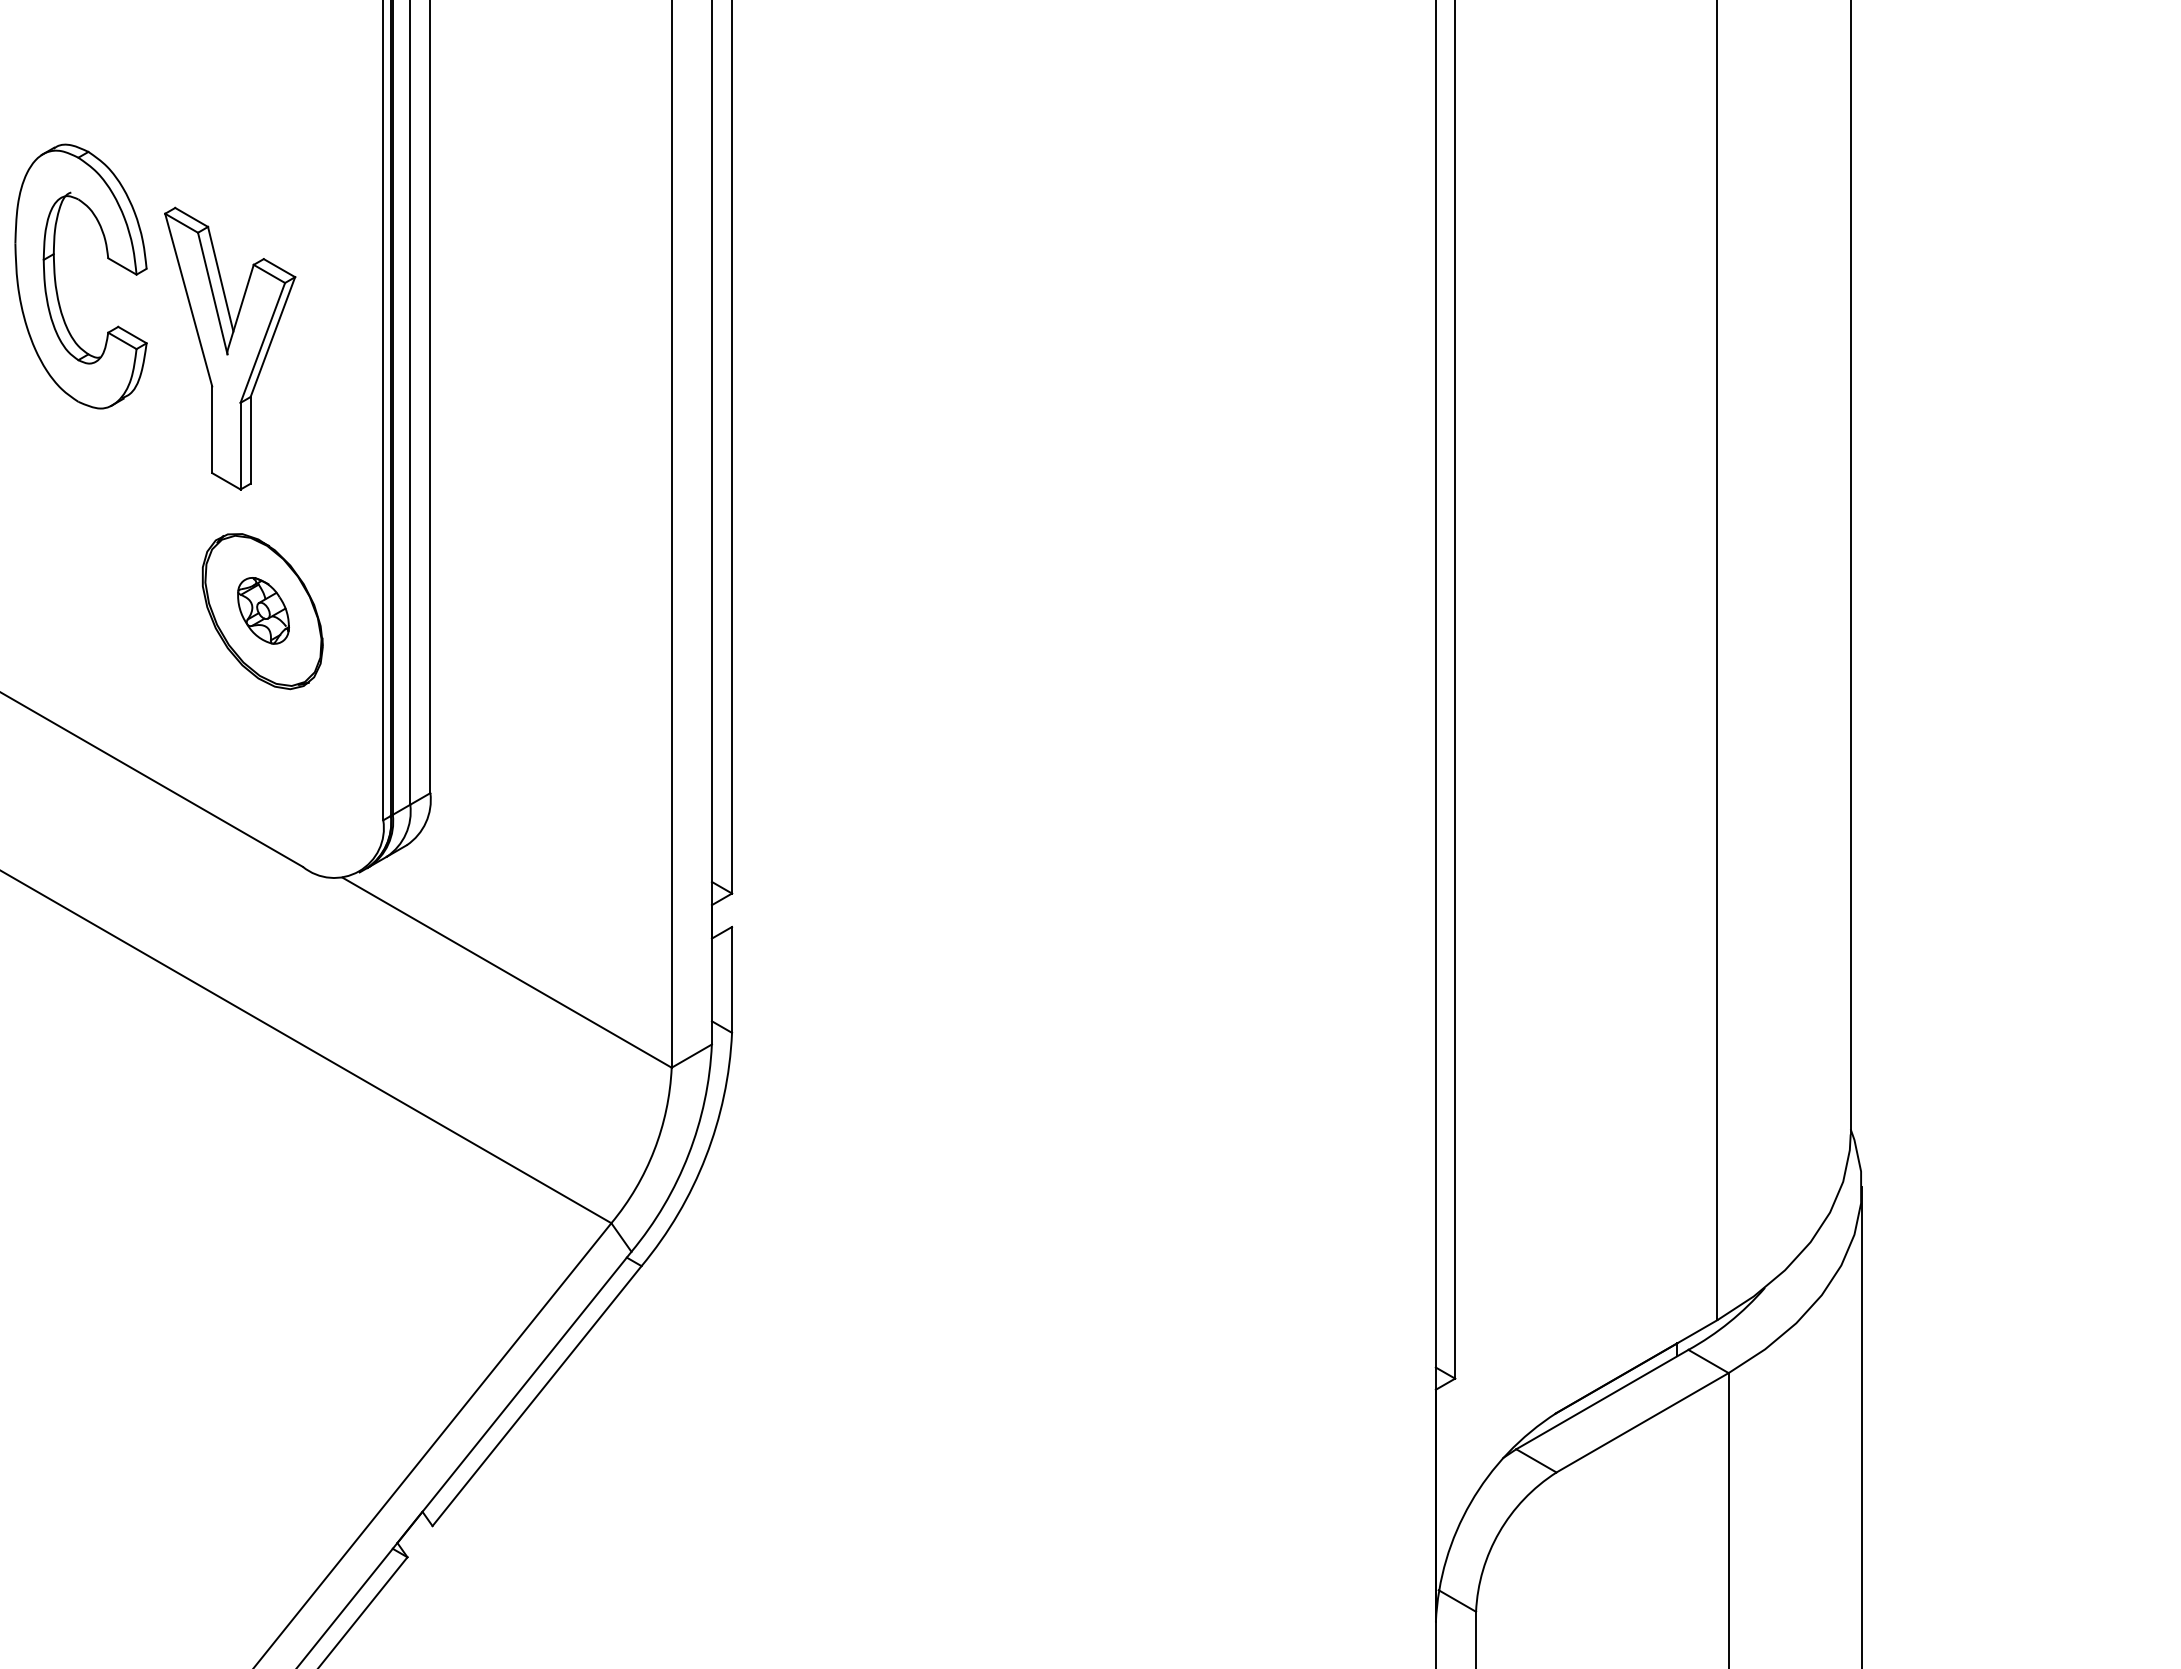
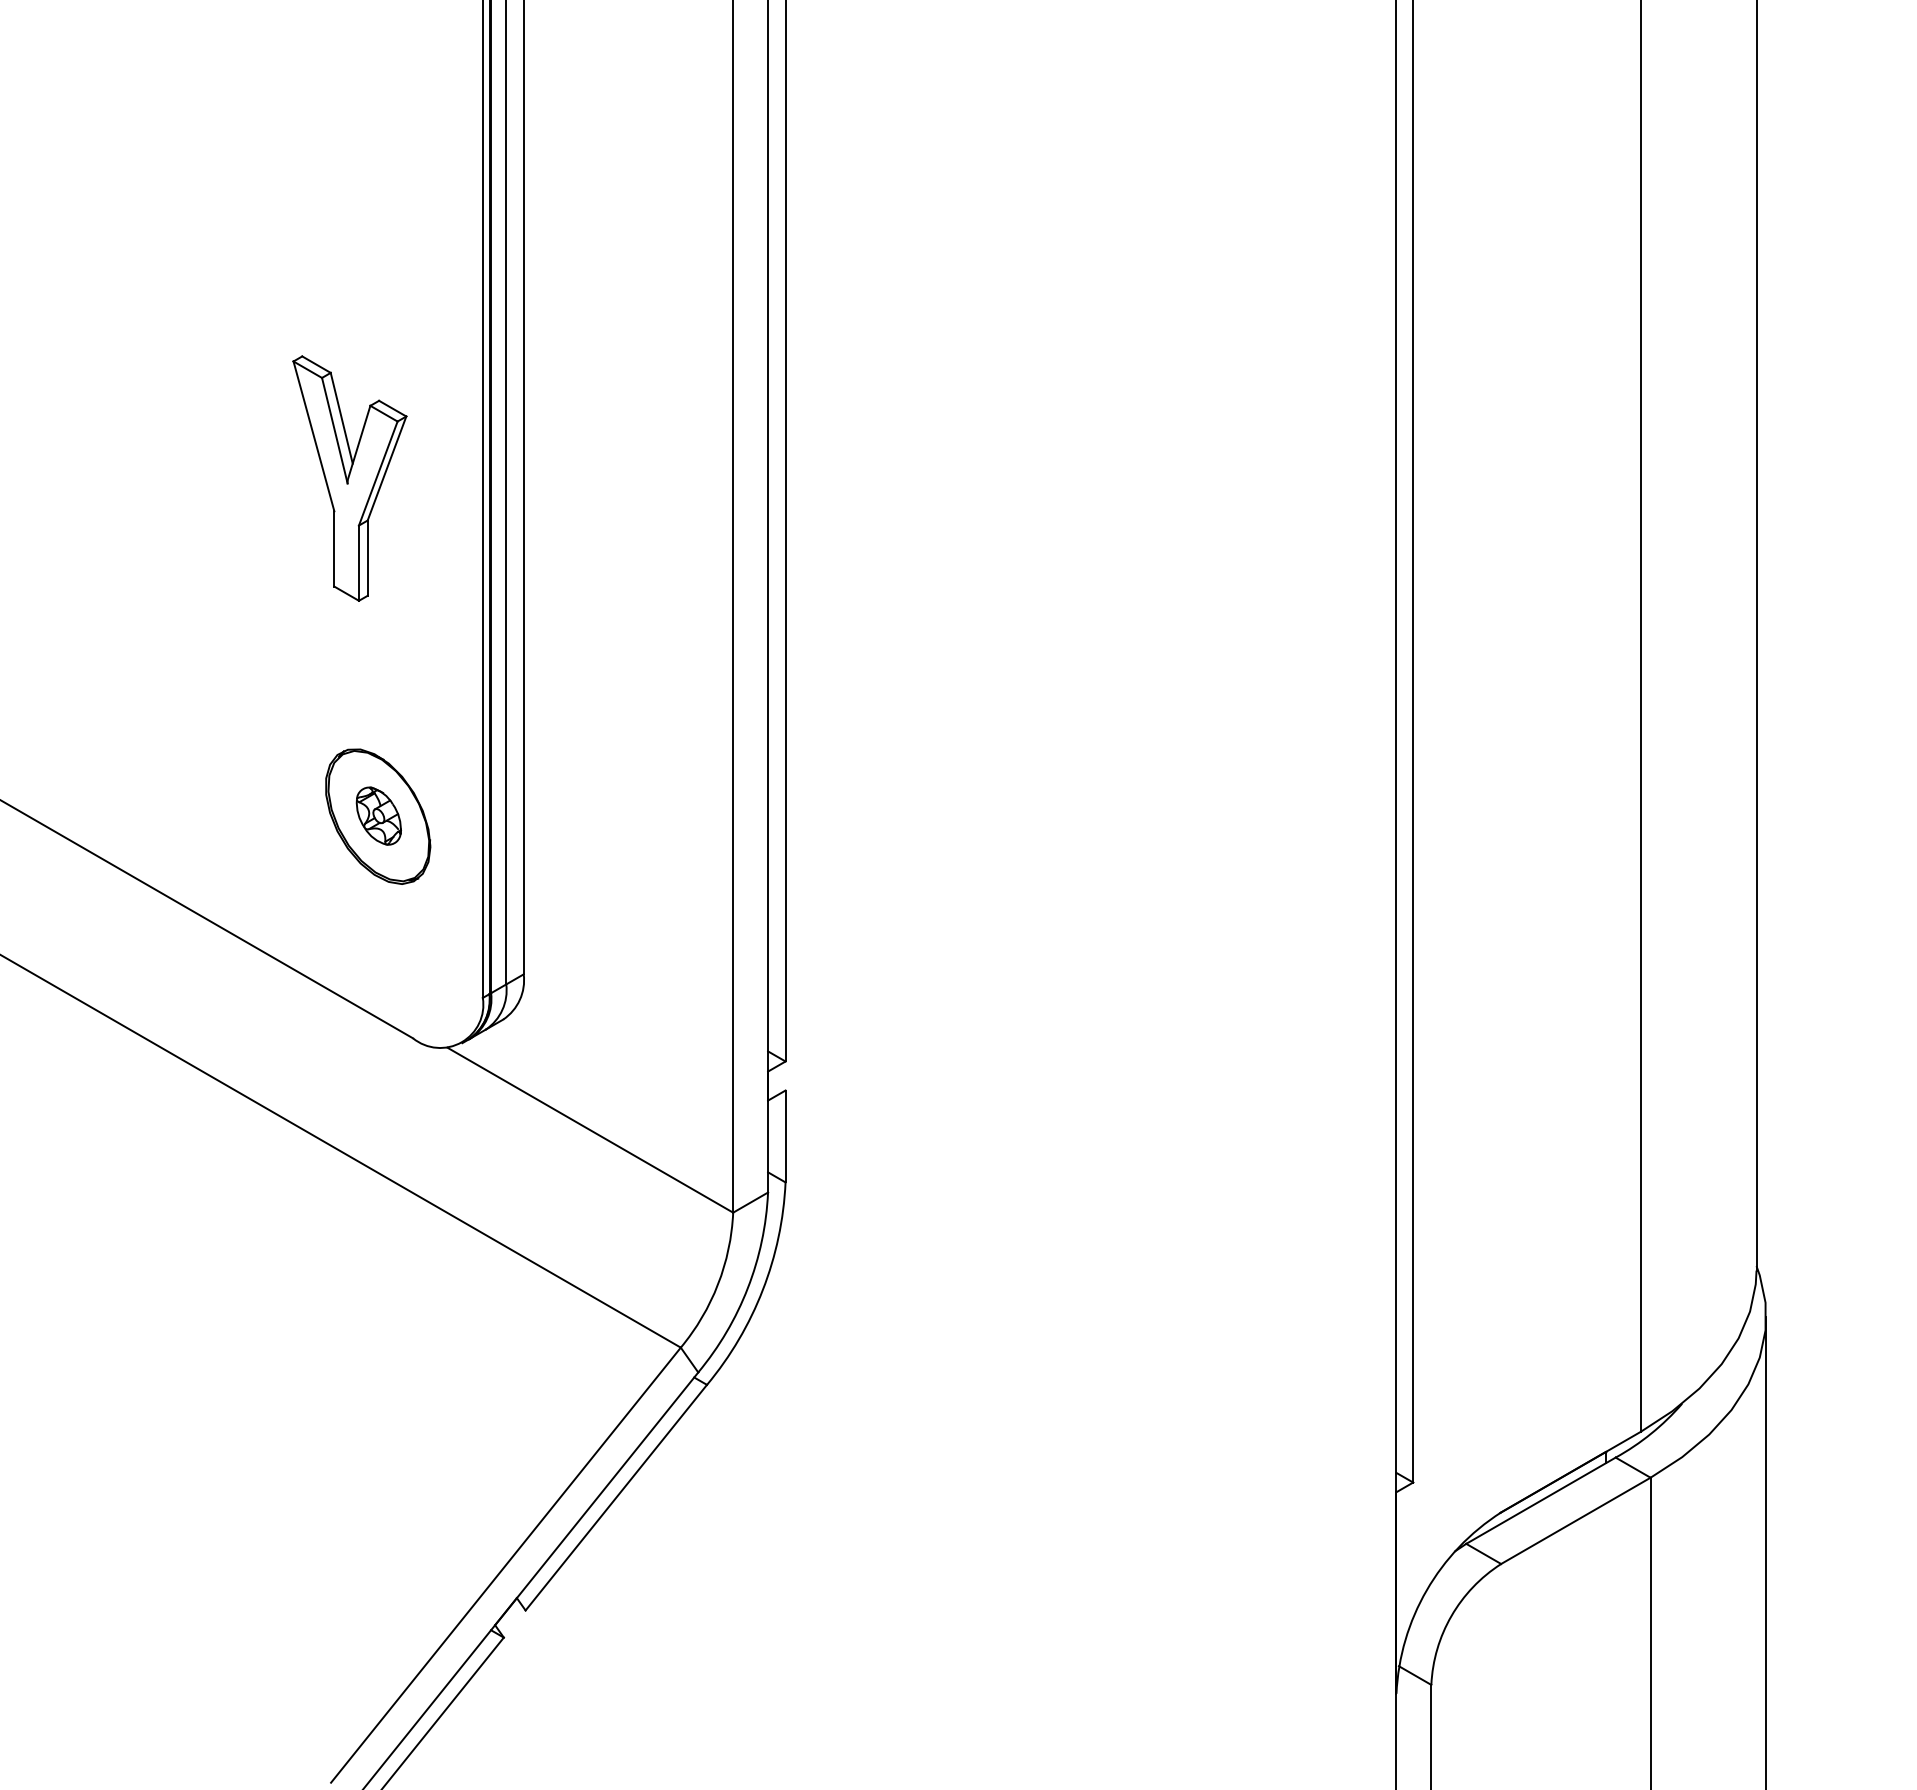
part: (56, 281) -> (199, 530), removed
part: (229, 348) -> (349, 478), moved

